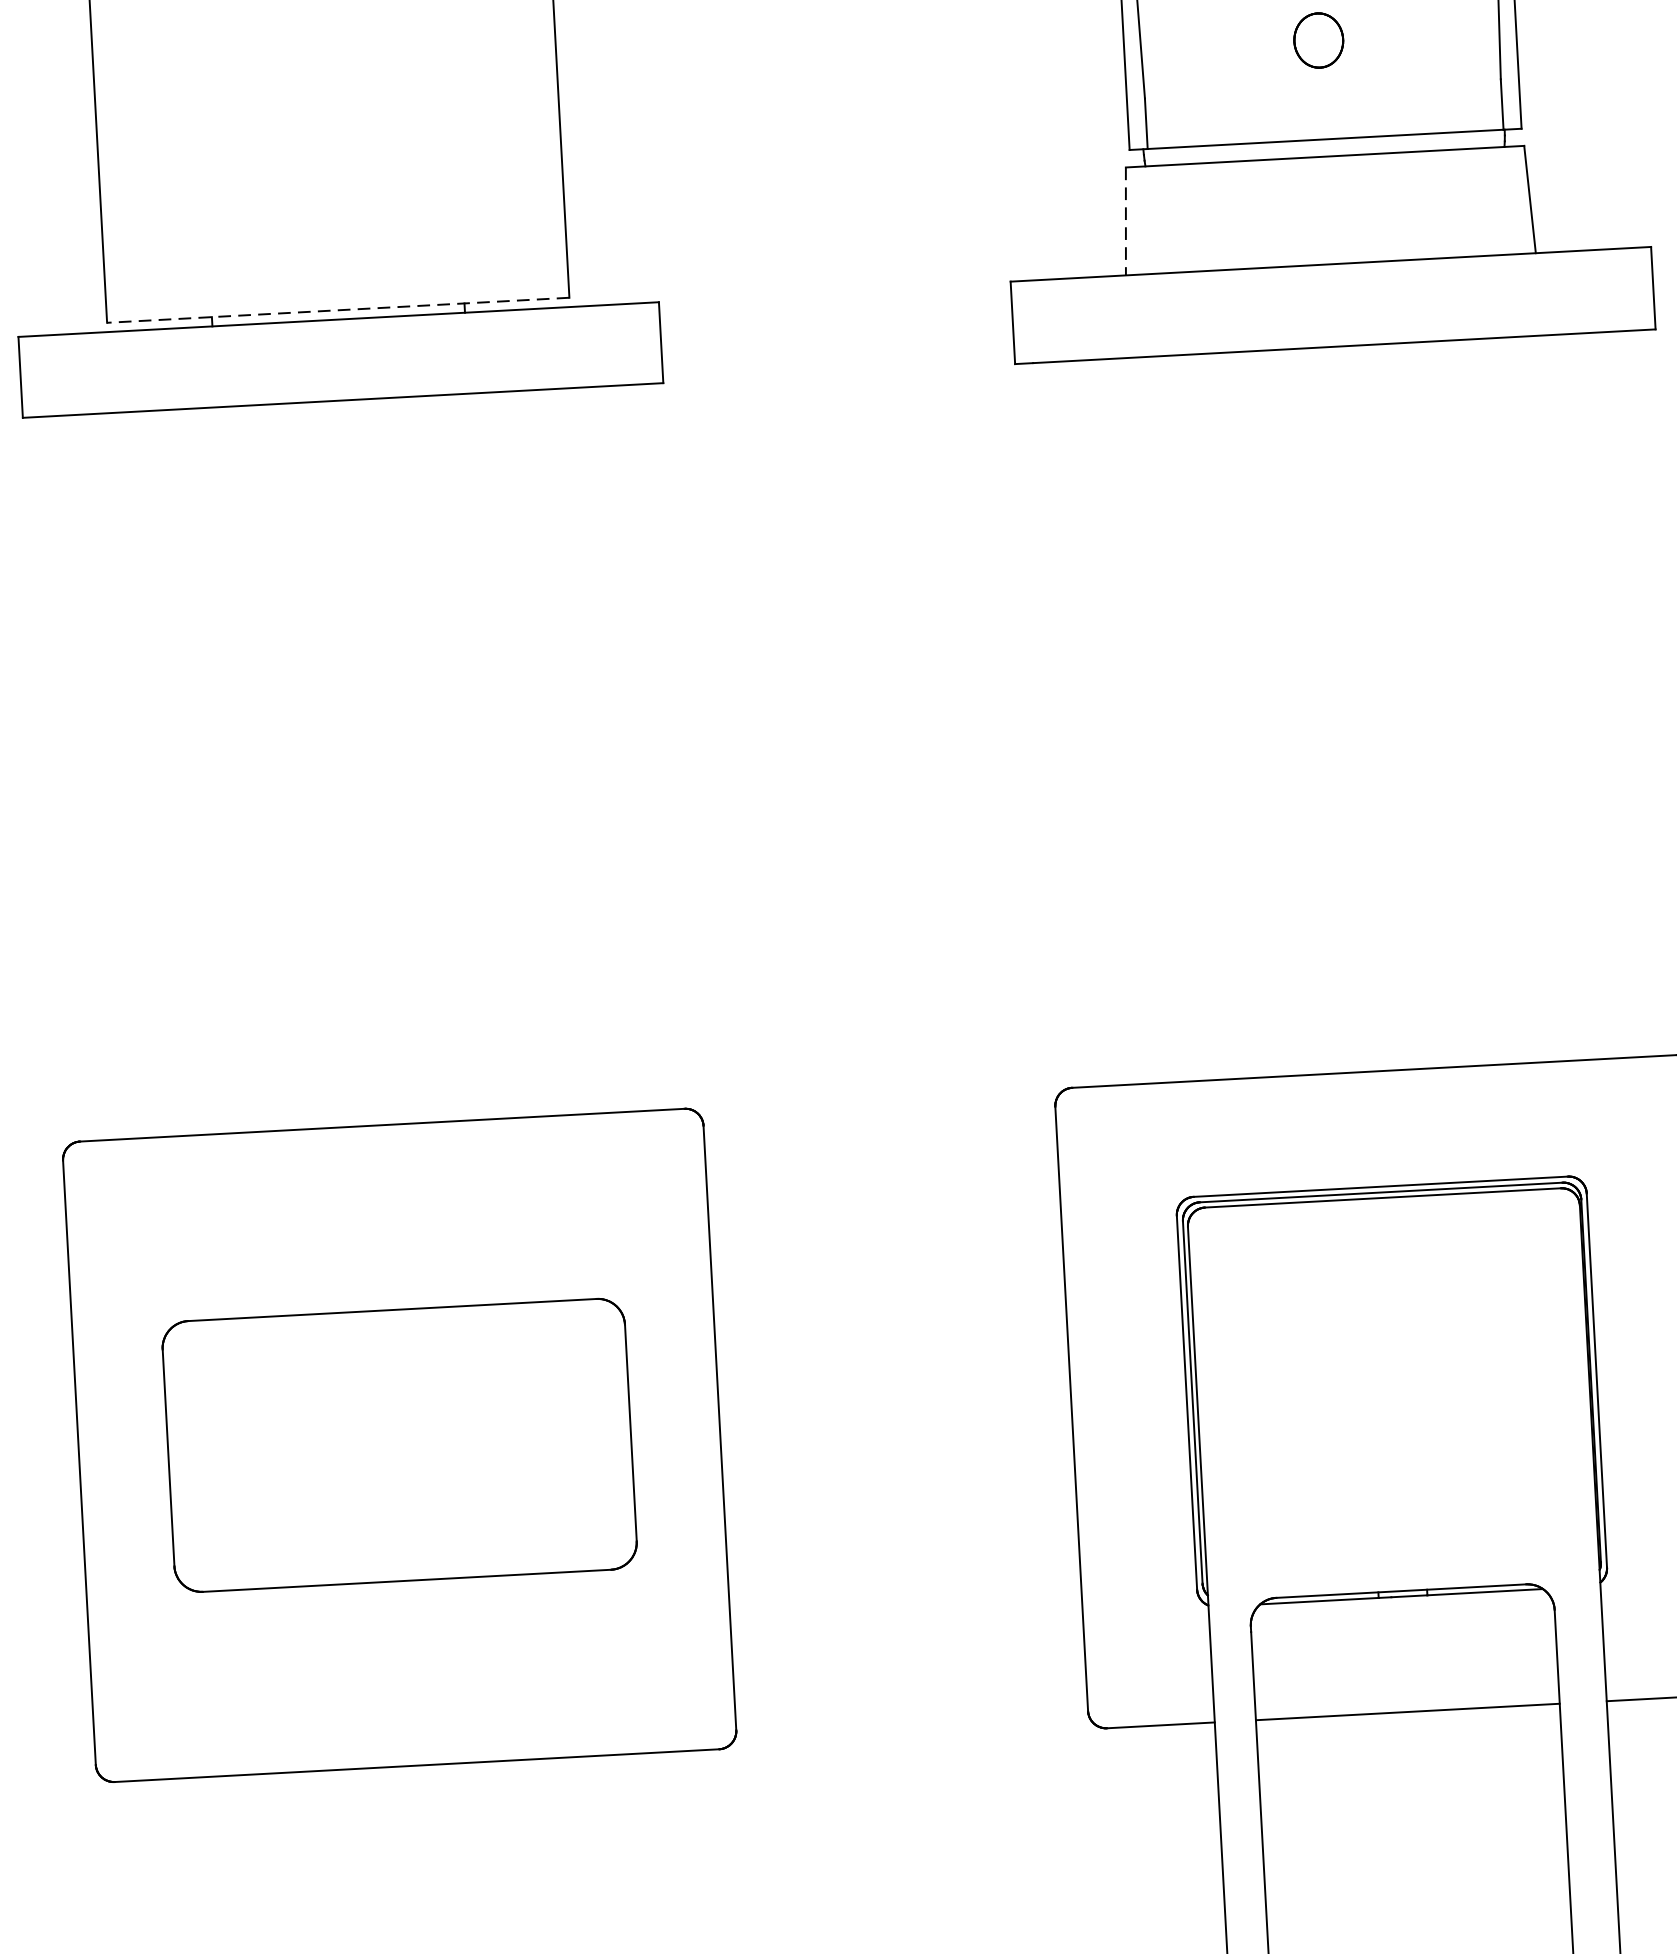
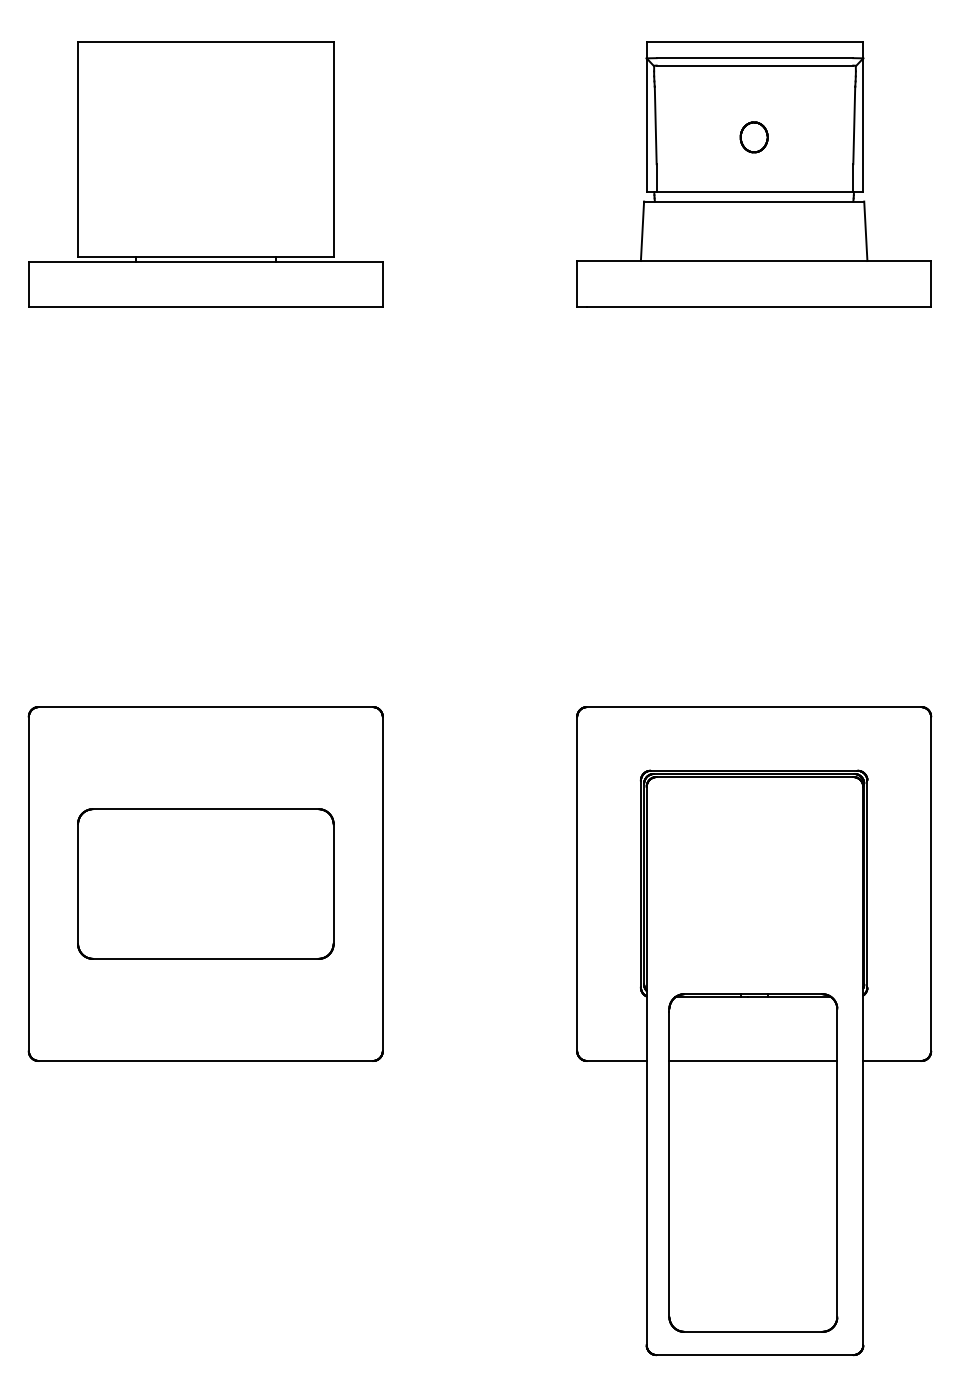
line: (1125, 221) -> (642, 231), dashed -> solid
line: (337, 309) -> (205, 256), dashed -> solid

